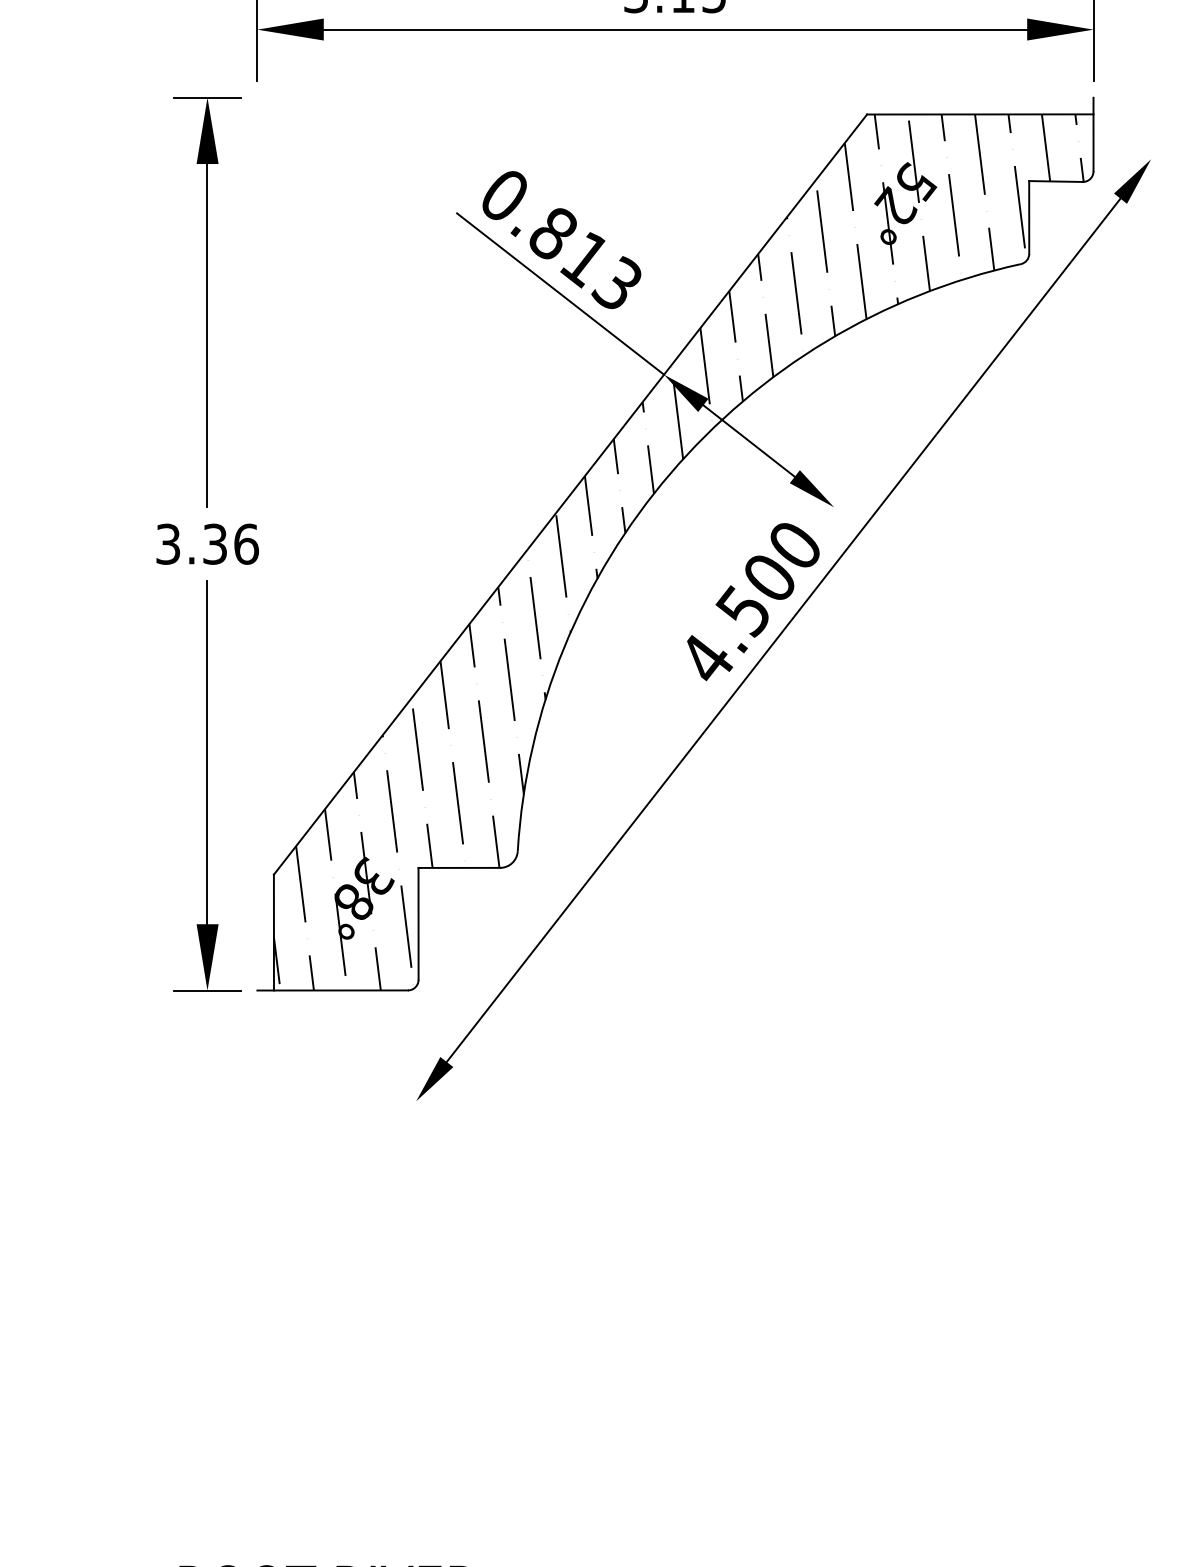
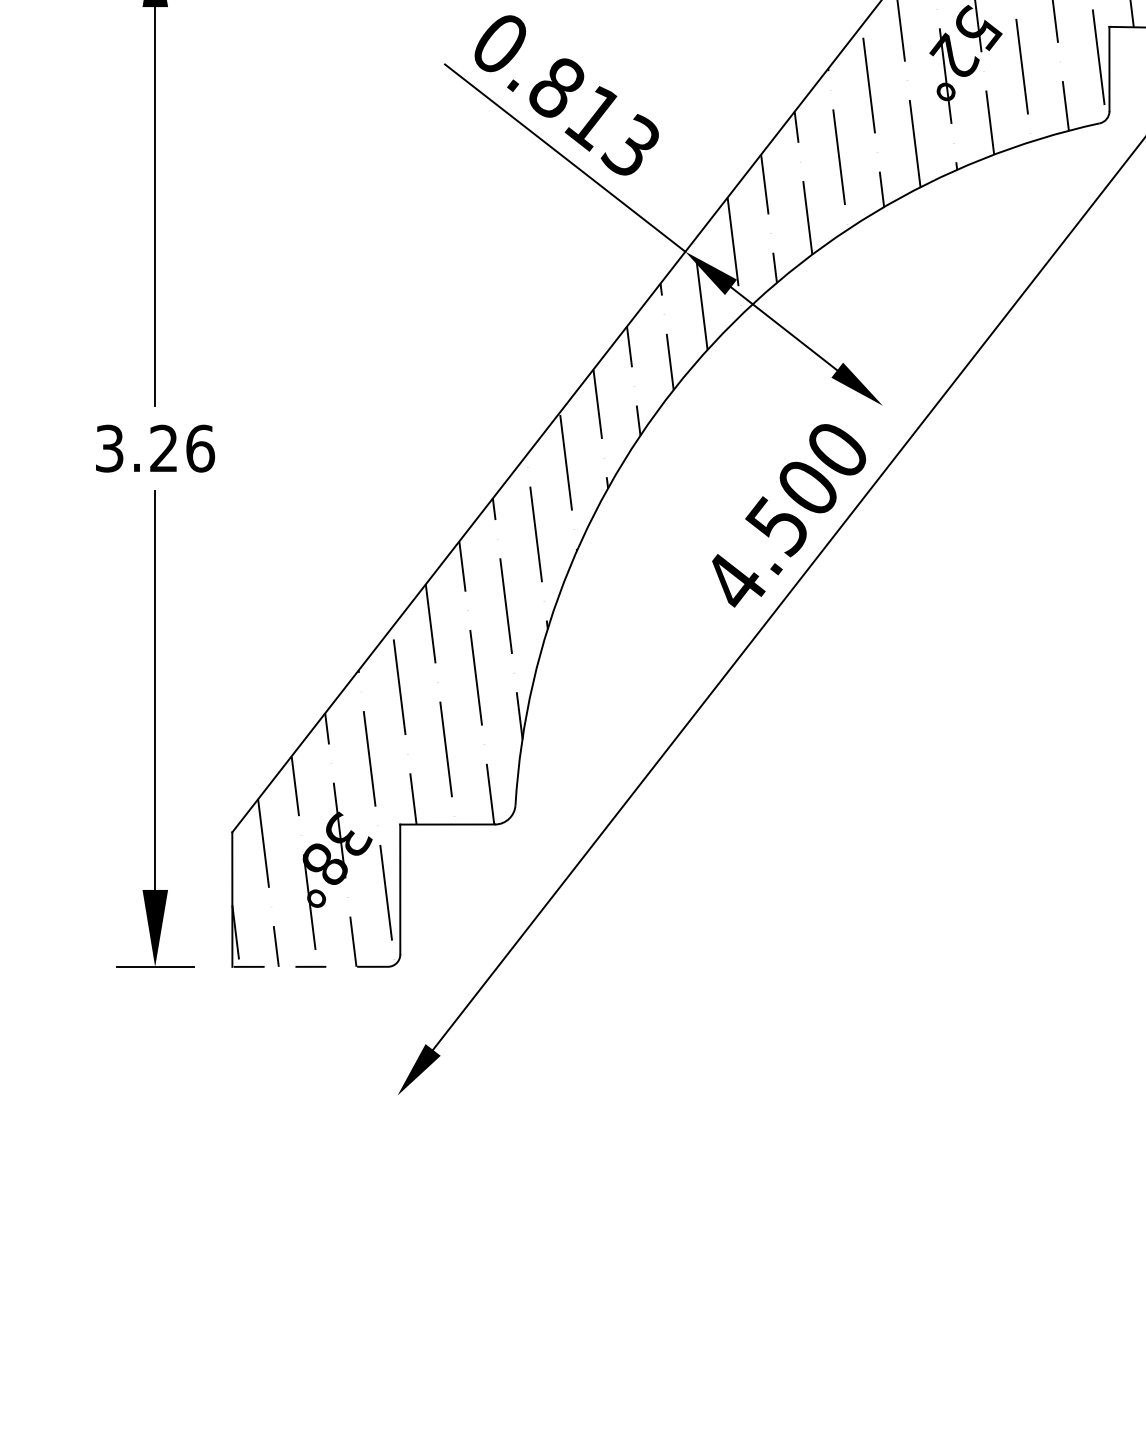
text: (214, 543) -> (163, 447), 3.36 -> 3.26
line: (332, 990) -> (300, 966), solid -> dashed

